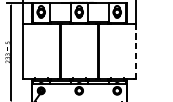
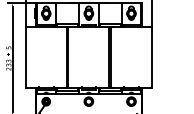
line: (136, 51) -> (152, 57), dashed -> solid

